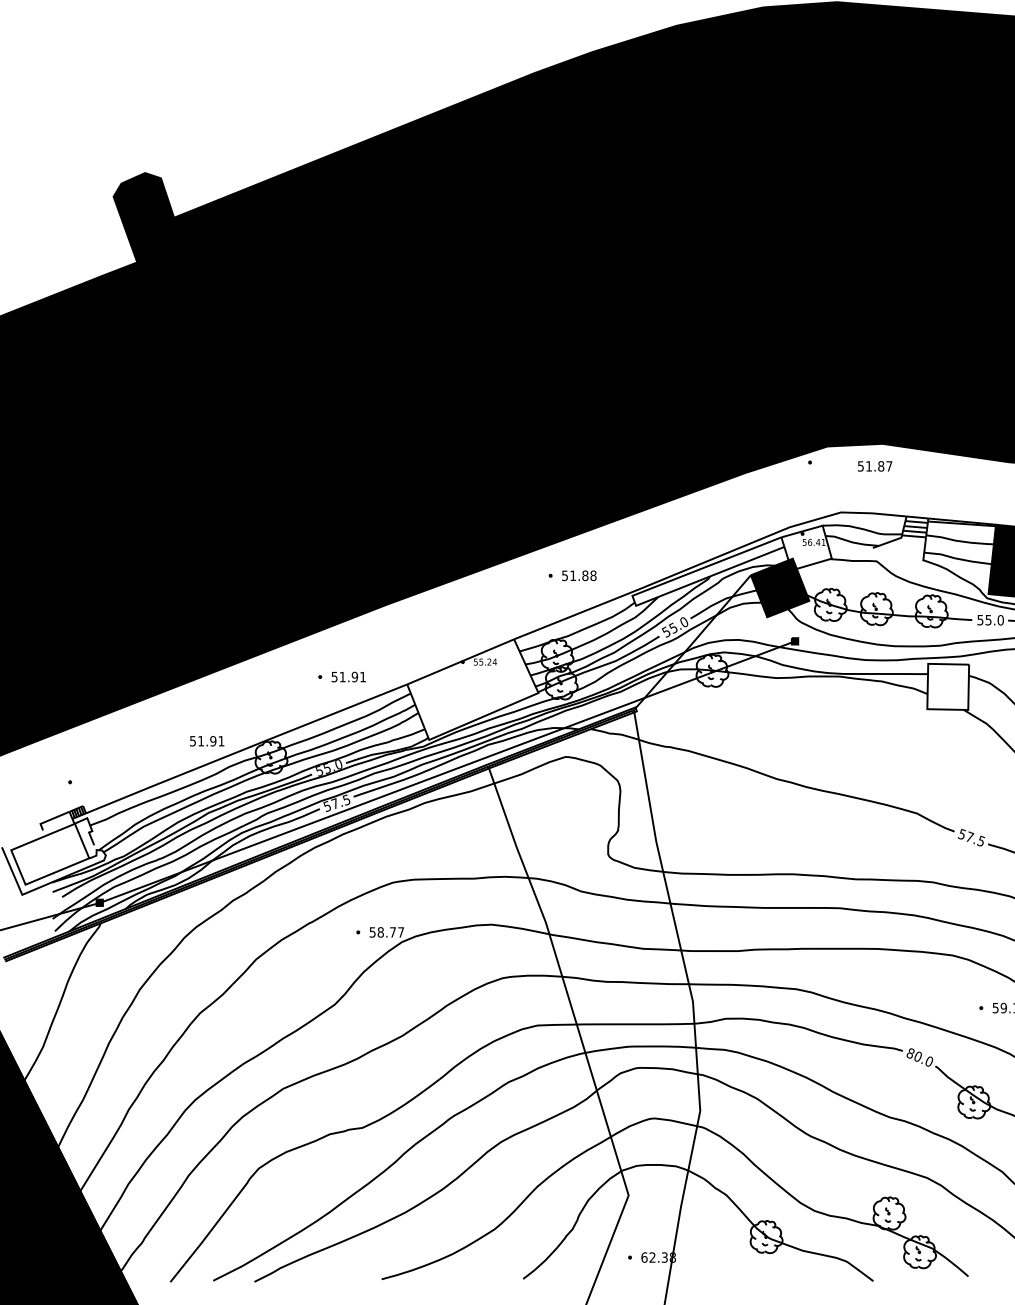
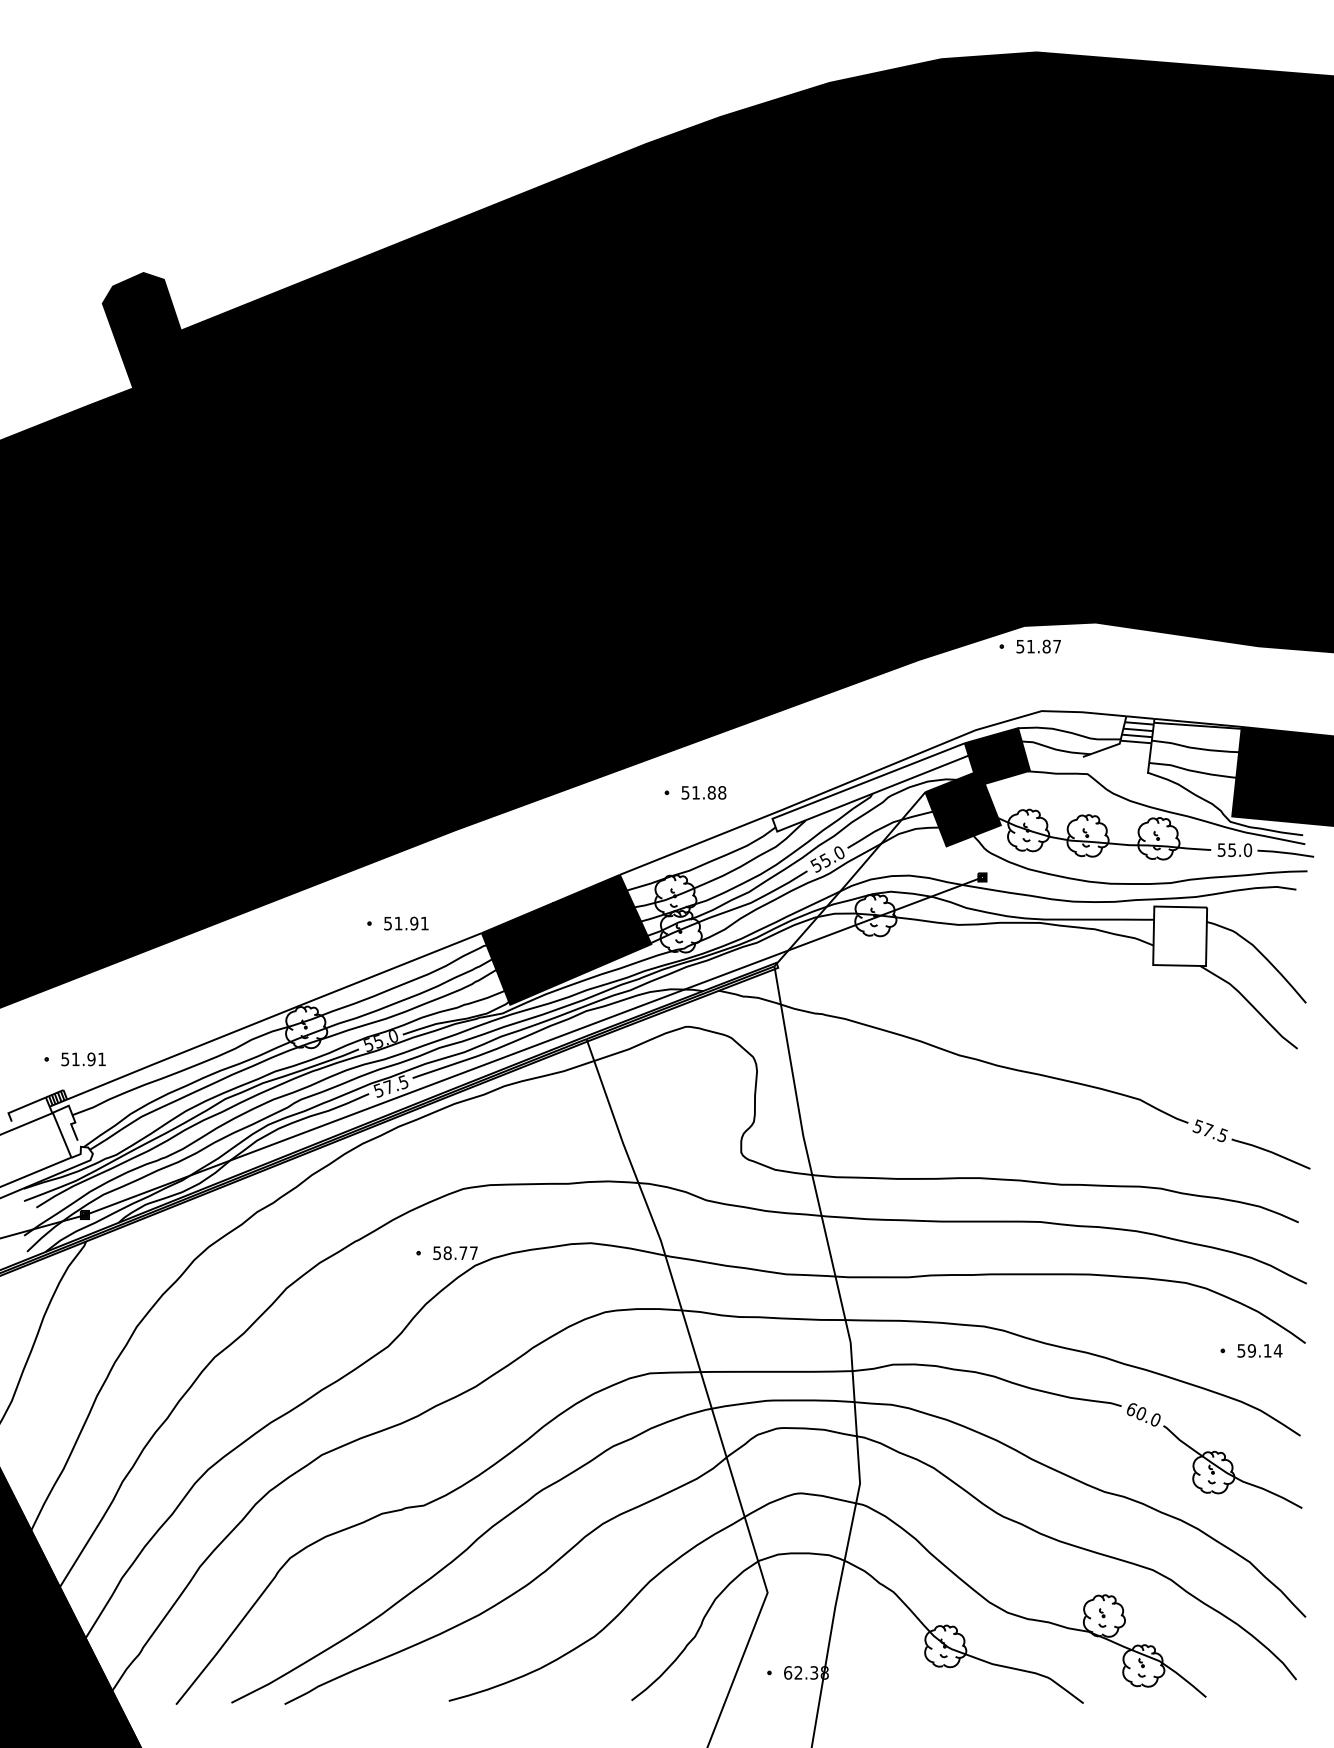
text: (874, 466) -> (1038, 646), moved
fill: (805, 546) -> (996, 755), added
fill: (472, 689) -> (566, 939), added
text: (207, 741) -> (83, 1059), moved
text: (910, 1052) -> (1131, 1408), 80.0 -> 60.0

